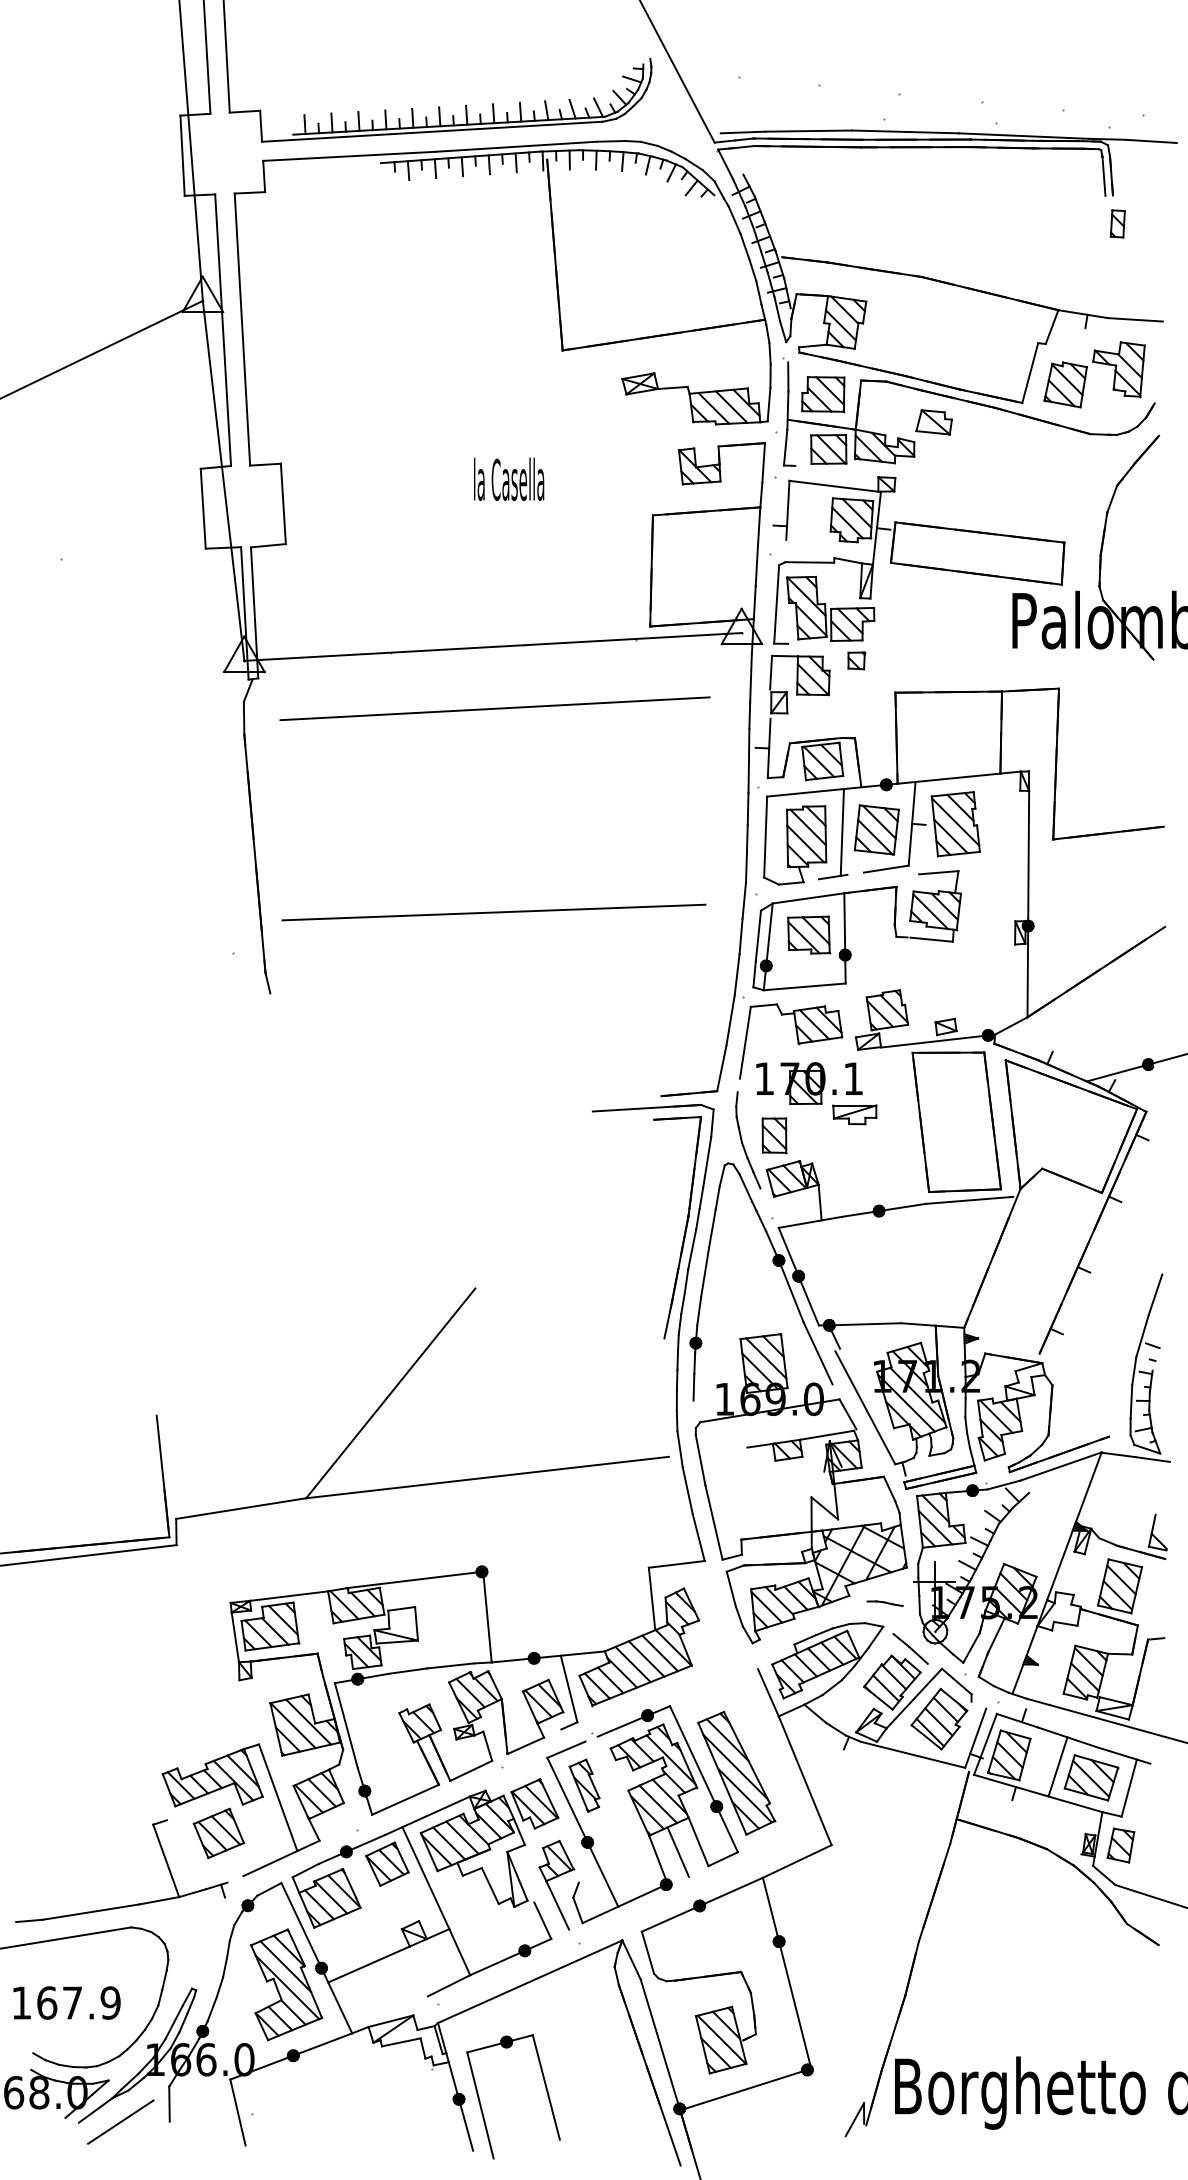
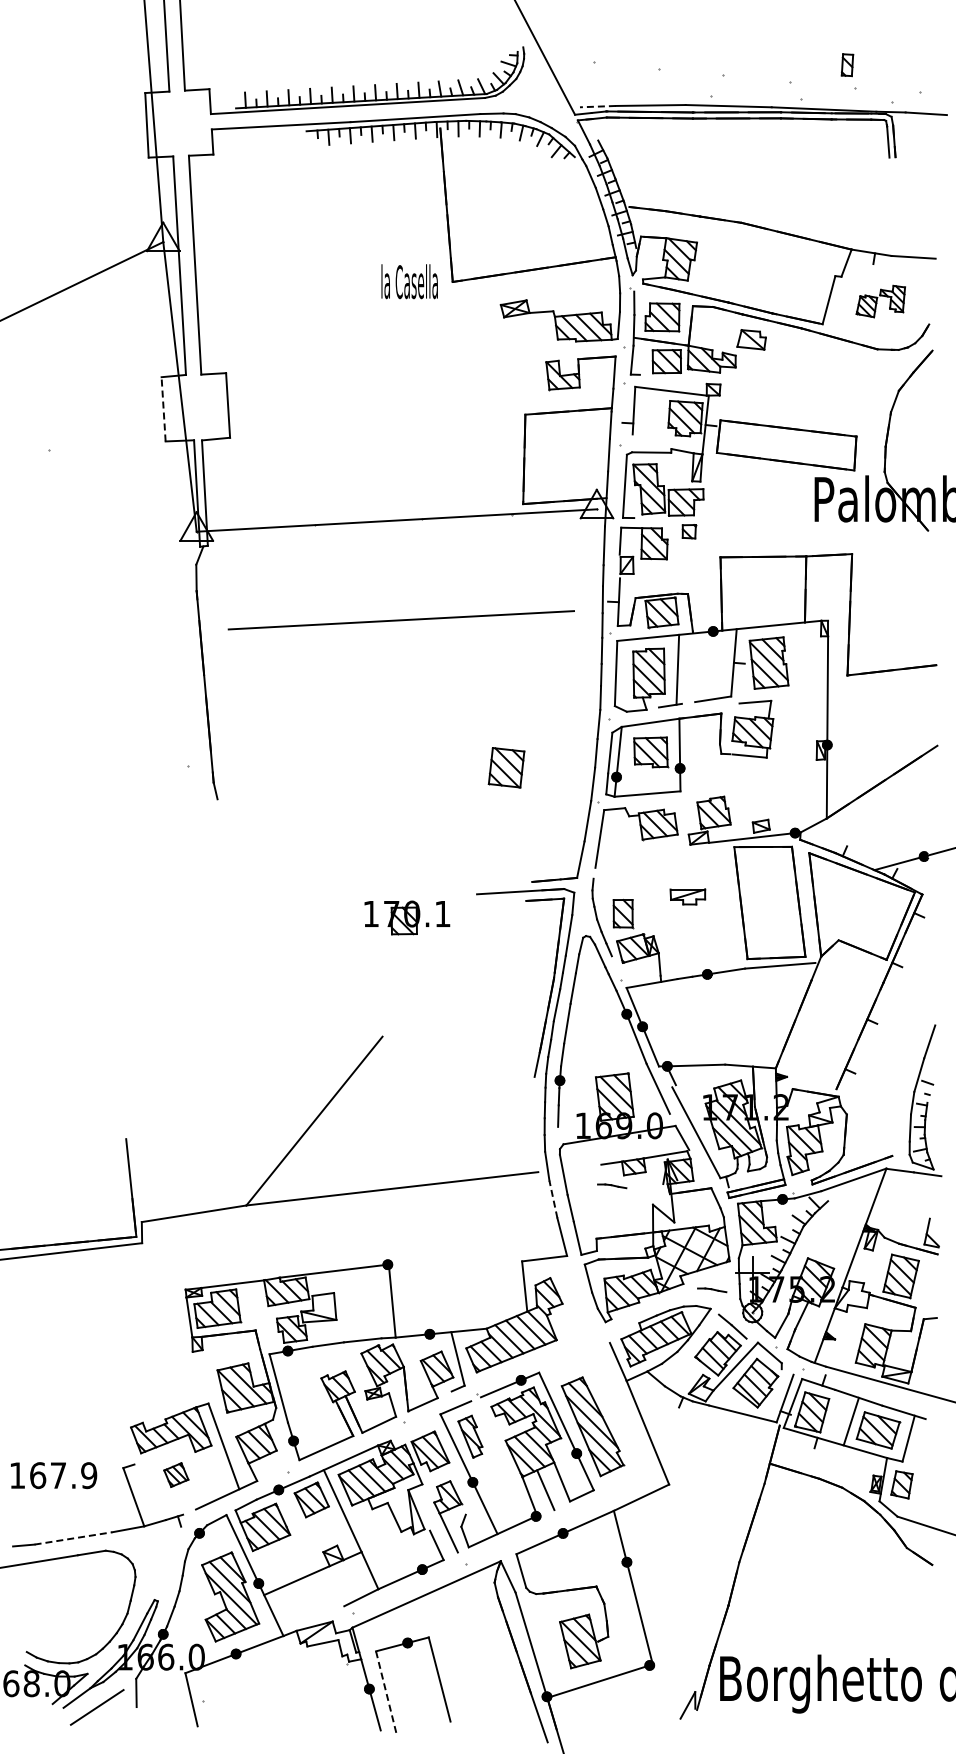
line: (742, 132) -> (597, 106), solid -> dashed
part: (1117, 224) -> (847, 65), moved
part: (1094, 374) -> (880, 301), size x0.6
text: (508, 479) -> (409, 281), moved
line: (203, 507) -> (163, 408), solid -> dashed
line: (493, 709) -> (400, 620), moved
part: (876, 829) -> (506, 767), moved
line: (493, 911) -> (397, 733), removed
part: (809, 1083) -> (407, 917), moved
line: (761, 1474) -> (612, 1186), added
line: (687, 1490) -> (553, 1199), solid -> dashed
part: (219, 1832) -> (176, 1474), size x0.6
line: (91, 1912) -> (73, 1538), solid -> dashed
text: (67, 2002) -> (54, 1475), moved
line: (480, 2104) -> (386, 1693), solid -> dashed

